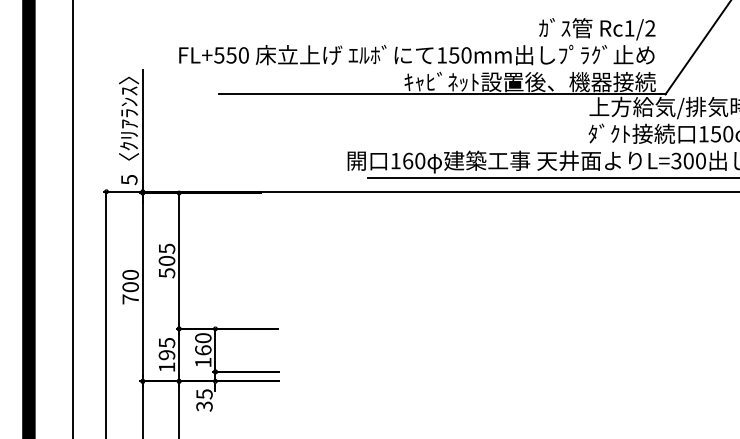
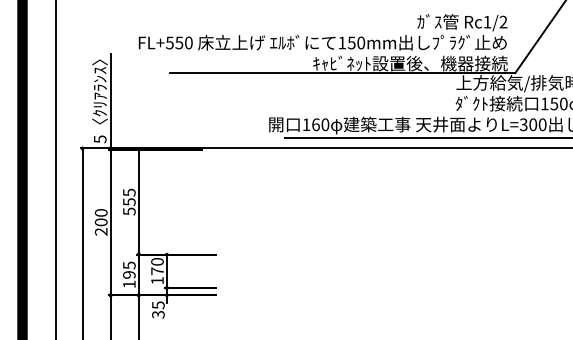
text: (166, 261) -> (128, 202), 505 -> 555
text: (130, 299) -> (101, 231), 700 -> 200
text: (203, 350) -> (157, 271), 160 -> 170

